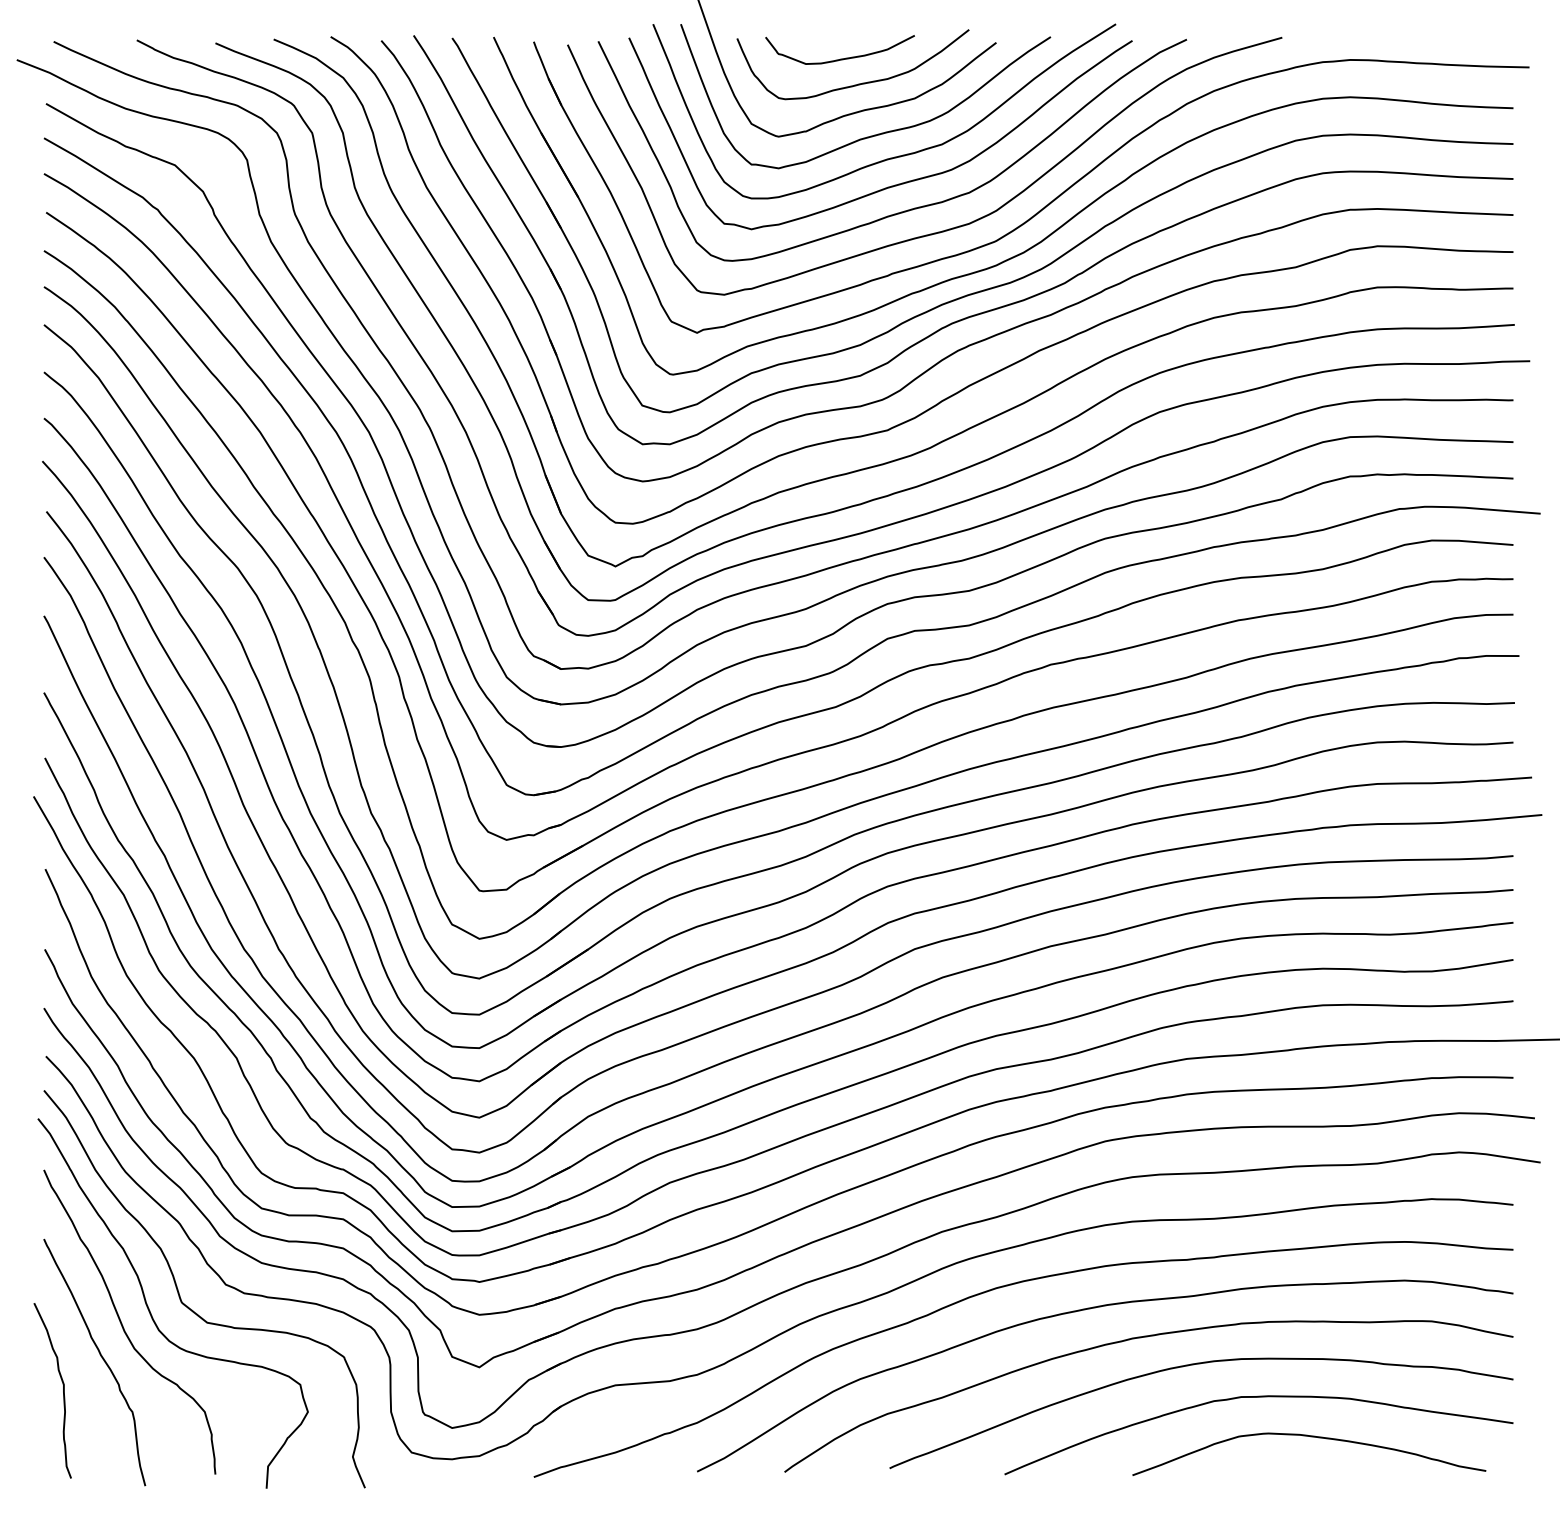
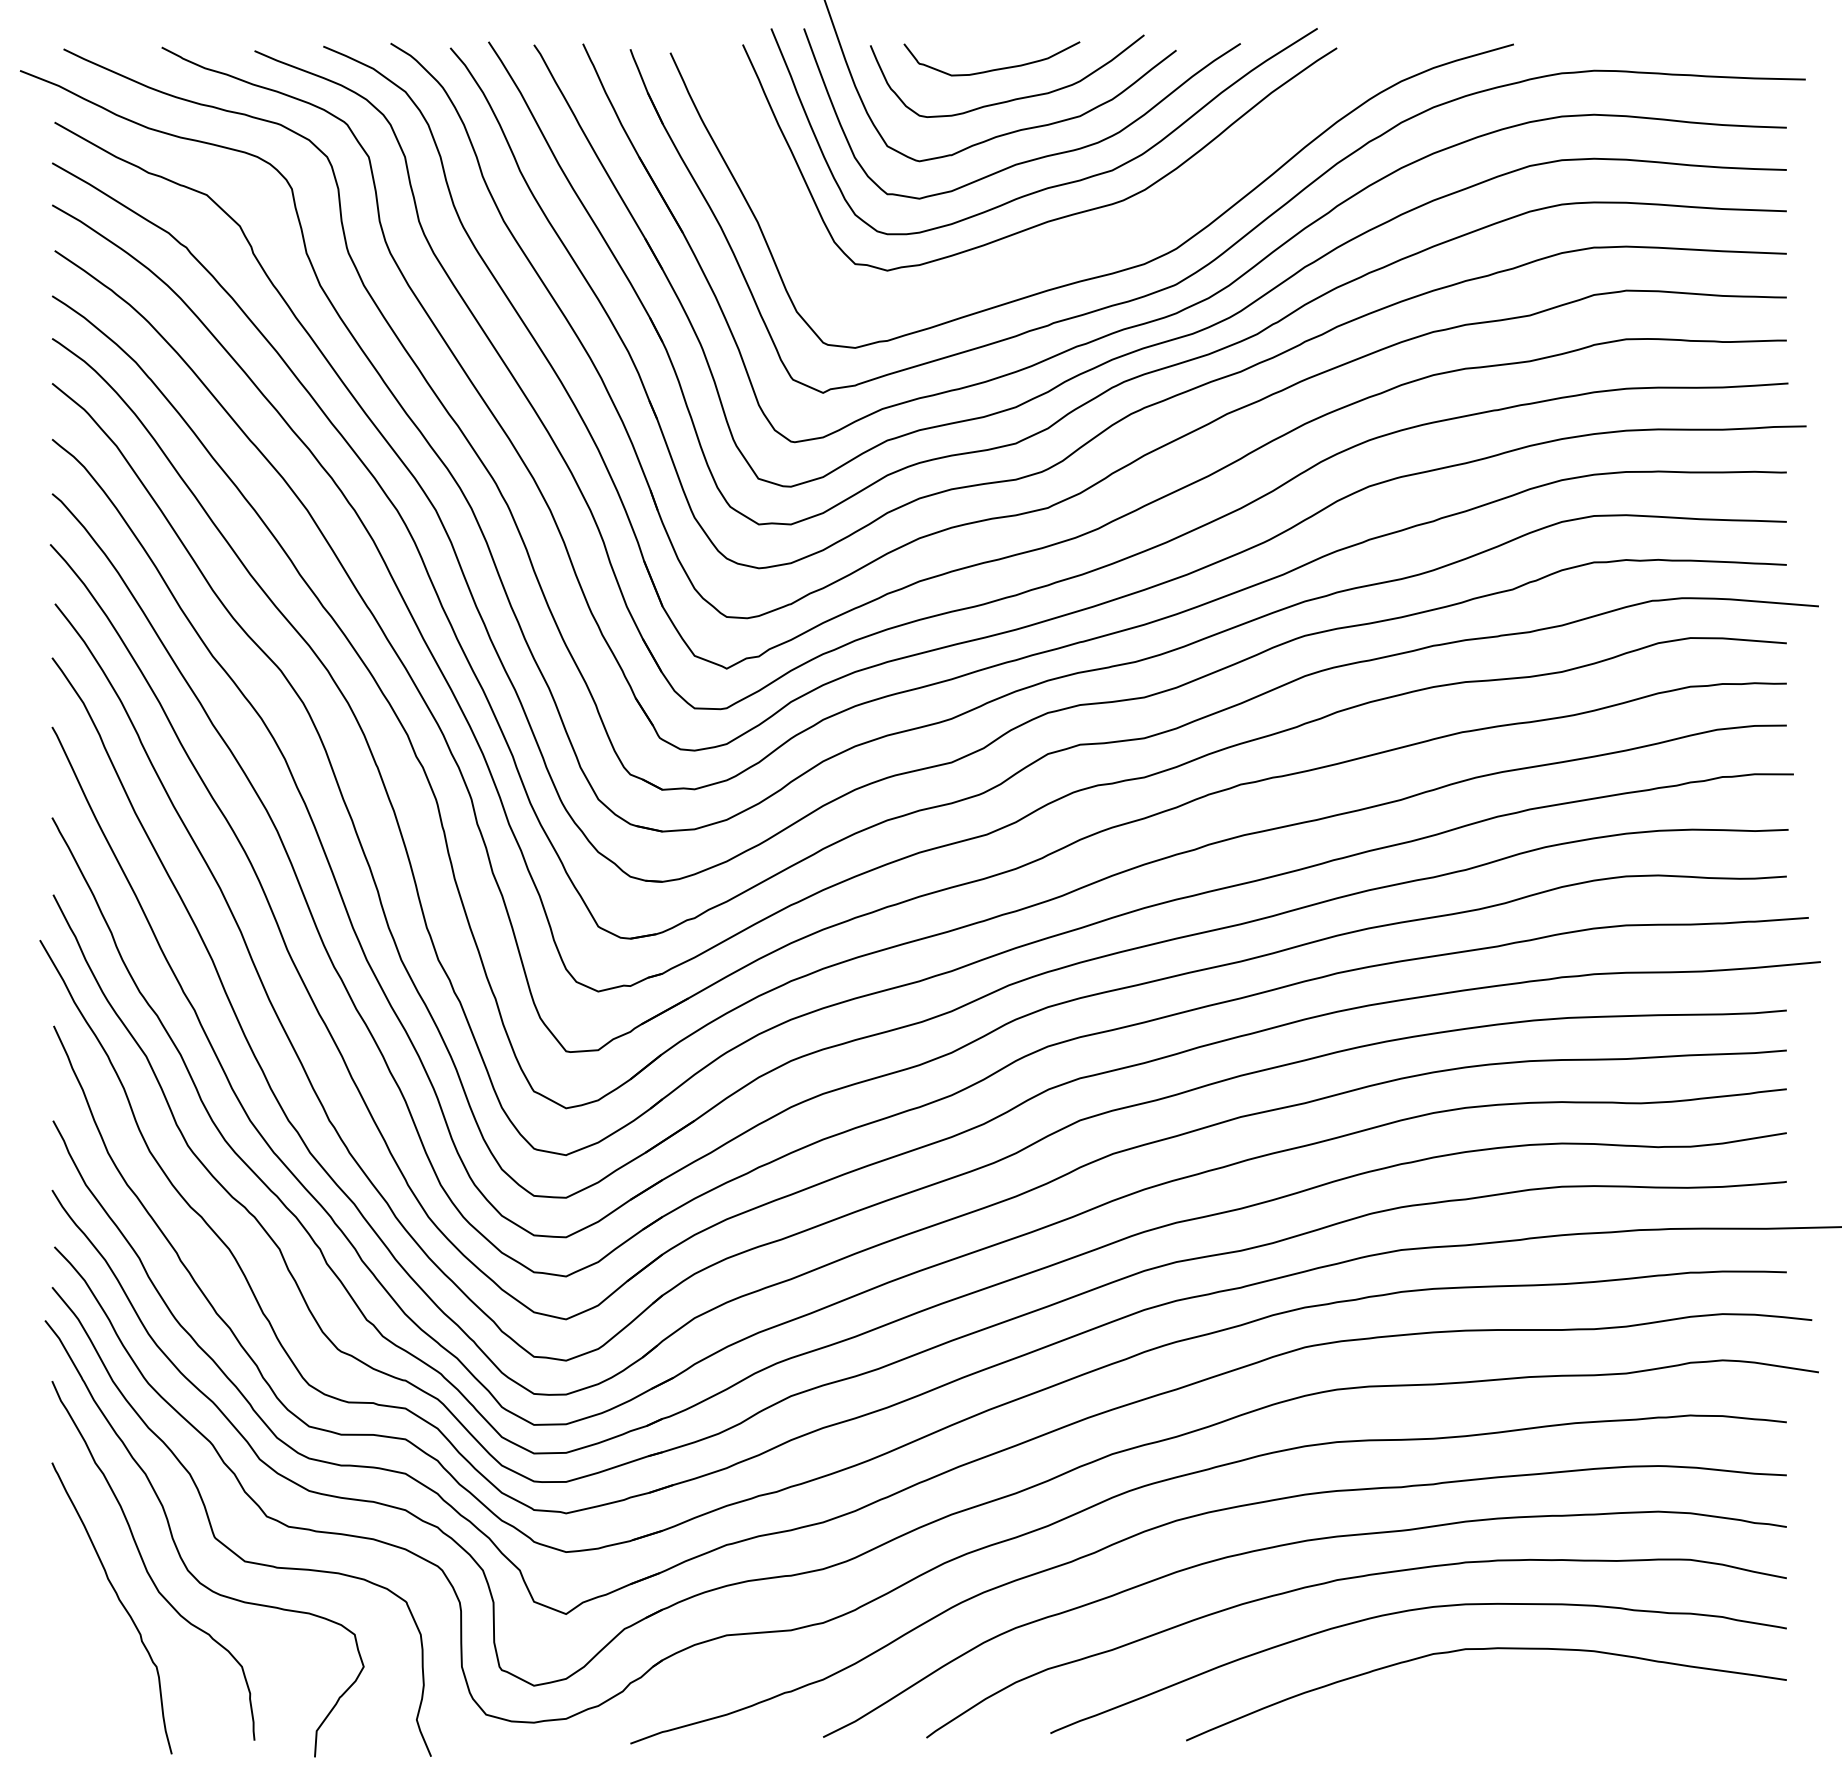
curve: (907, 209) -> (1071, 247), removed
curve: (62, 1390) -> (74, 1641), removed
curve: (1309, 1437) -> (1546, 1696), removed

